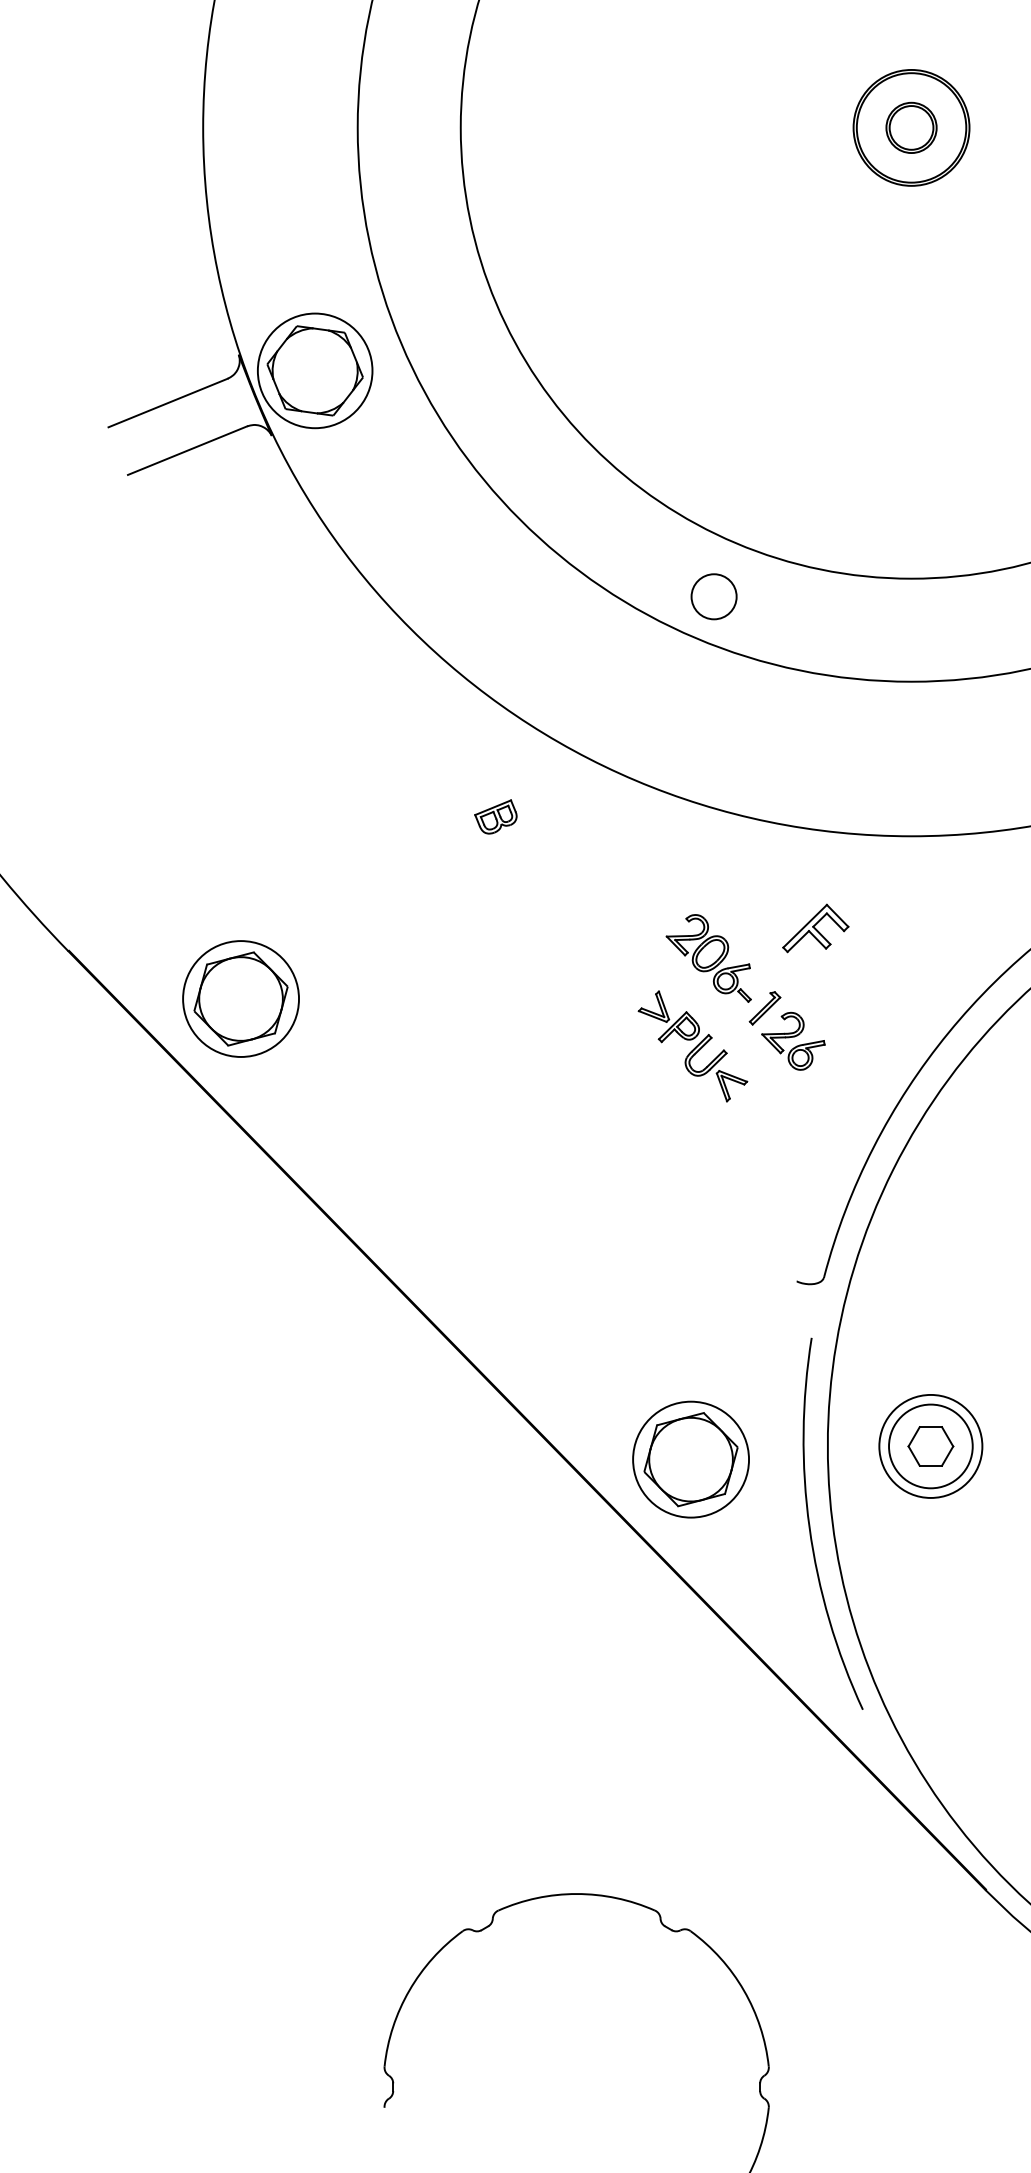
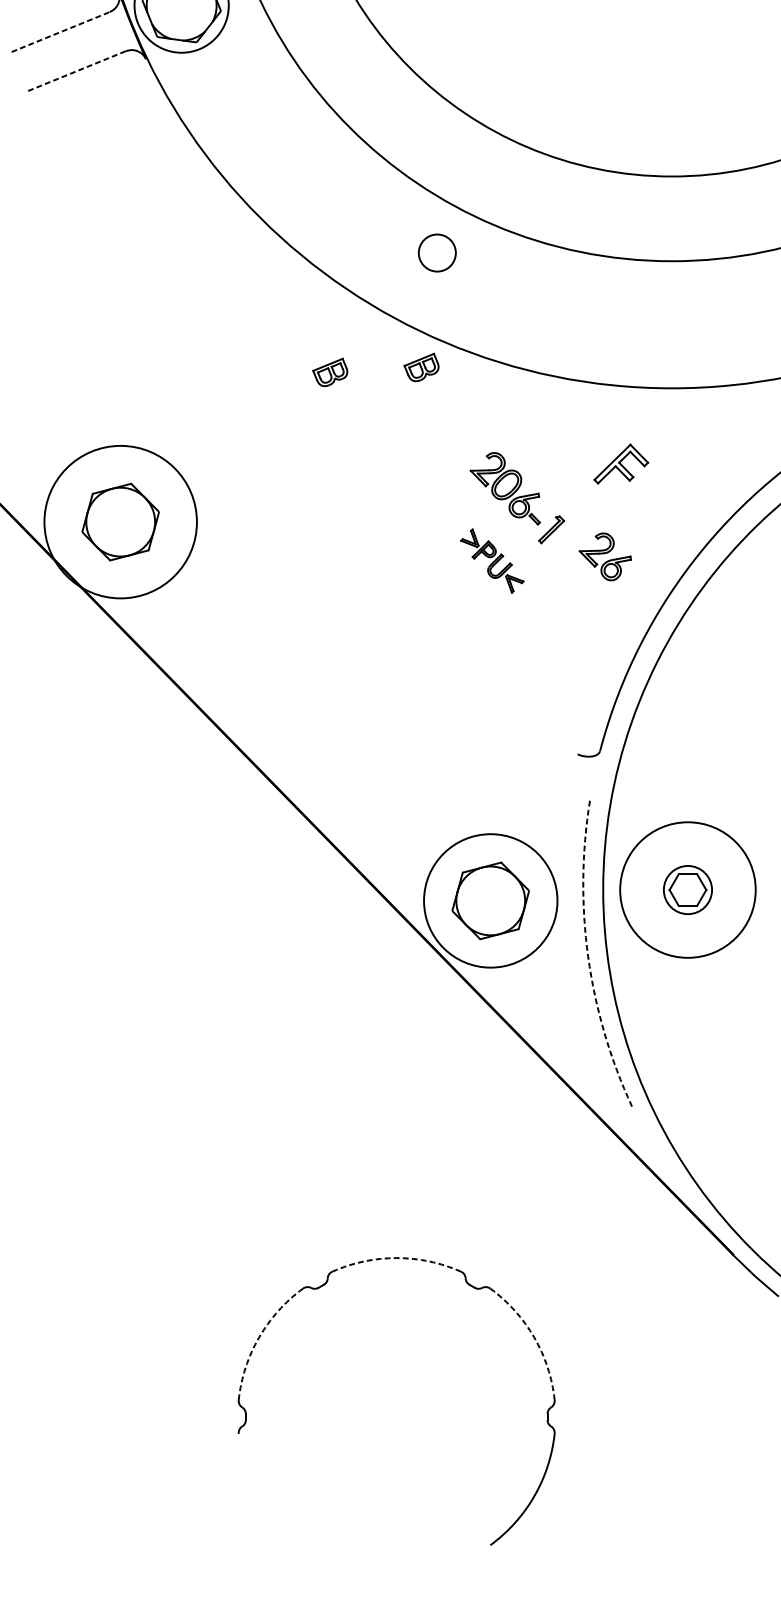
line: (168, 402) -> (61, 31), solid -> dashed
line: (187, 450) -> (76, 71), solid -> dashed
circle: (713, 596) -> (436, 252), moved
part: (606, 810) -> (421, 367), added
part: (815, 928) -> (621, 464), moved
circle: (241, 998) -> (121, 521), size x1.6
part: (793, 1040) -> (605, 556), moved
part: (692, 1046) -> (491, 561), size x0.7
circle: (930, 1445) -> (687, 889), size x1.6
circle: (930, 1446) -> (687, 890), size x0.7
circle: (691, 1459) -> (491, 900), size x1.4
arc: (809, 1527) -> (588, 956), solid -> dashed
arc: (576, 1894) -> (396, 1258), solid -> dashed
arc: (409, 1990) -> (259, 1337), solid -> dashed
arc: (743, 1990) -> (533, 1337), solid -> dashed

